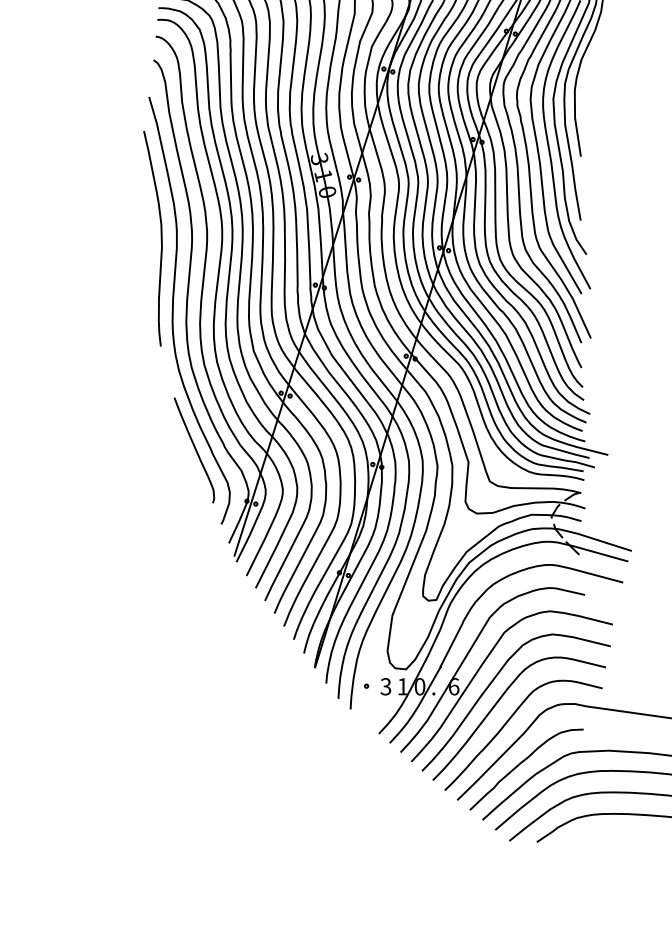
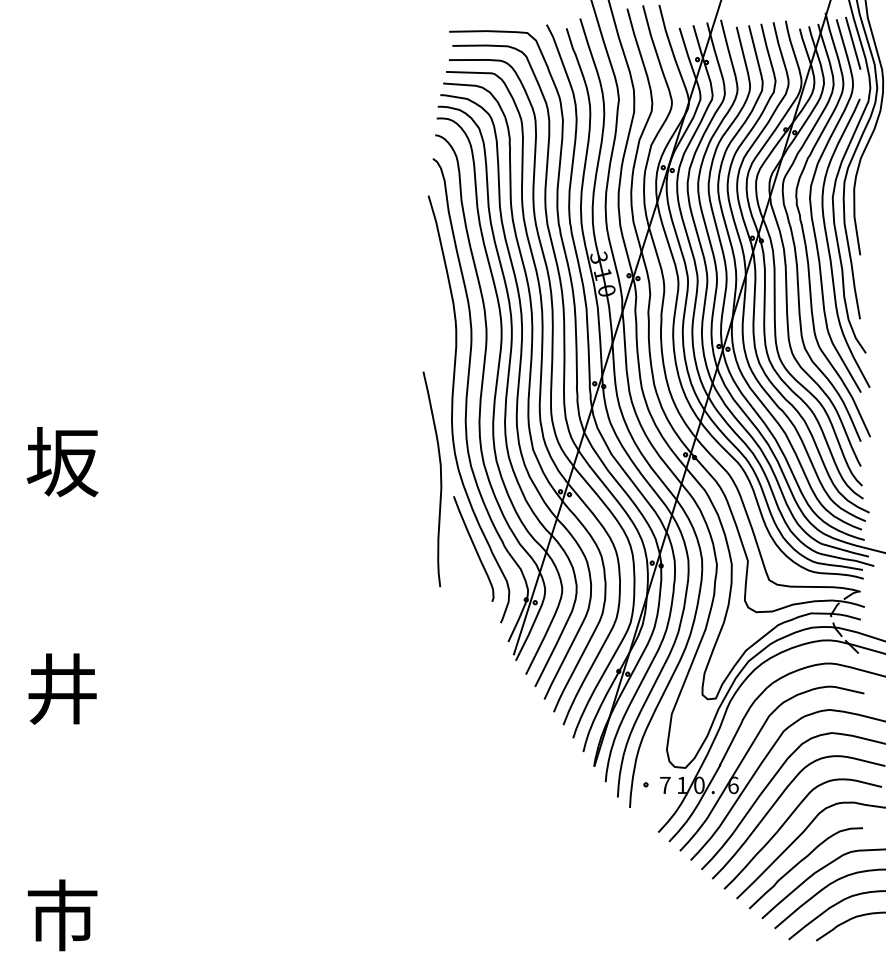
curve: (161, 238) -> (440, 479), moved
text: (386, 686) -> (665, 785), 3 -> 7

